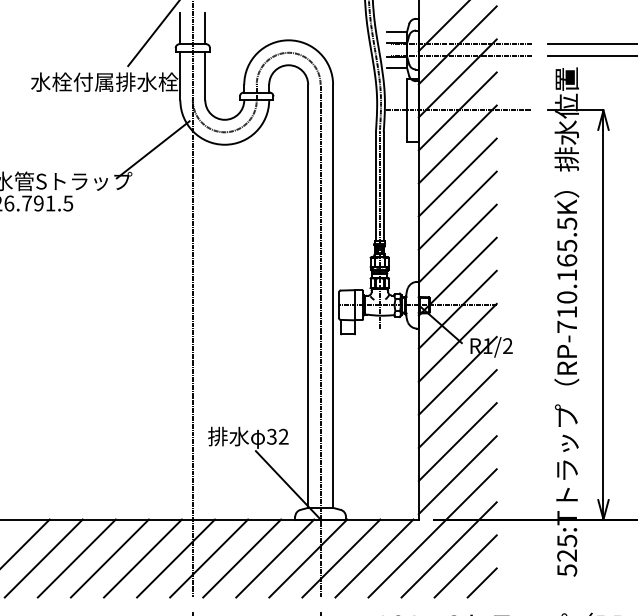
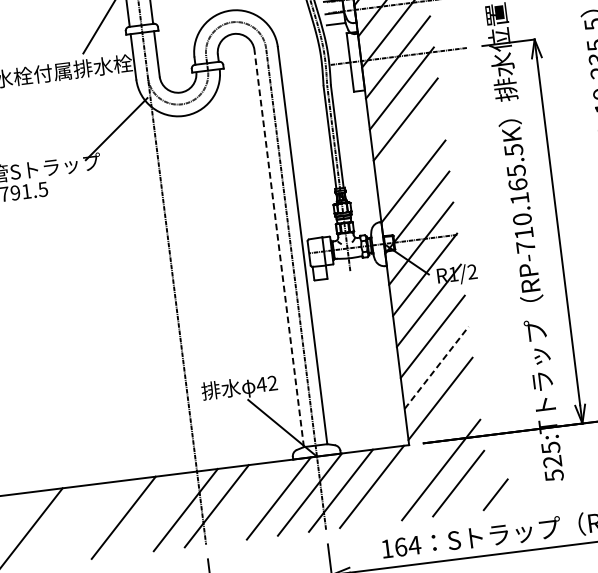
line: (457, 210) -> (409, 150), removed
line: (308, 296) -> (279, 248), solid -> dashed
text: (271, 436) -> (261, 384), 32 -> 42
line: (458, 441) -> (437, 367), solid -> dashed
line: (432, 533) -> (423, 456), removed
line: (43, 558) -> (61, 525), removed
line: (76, 558) -> (92, 521), removed
line: (142, 558) -> (154, 513), removed
line: (242, 558) -> (248, 502), removed
line: (481, 582) -> (495, 494), moved

